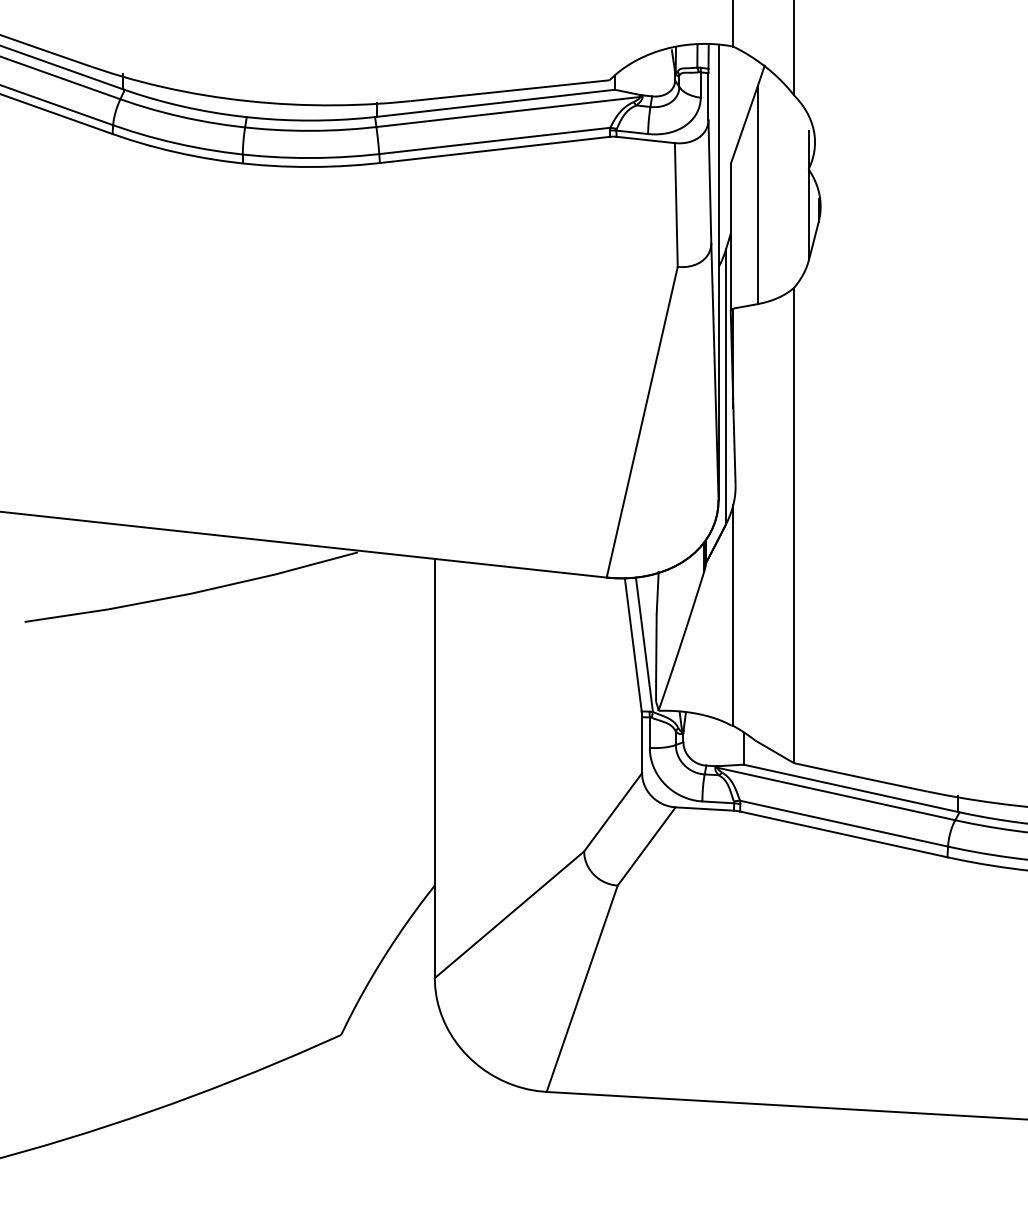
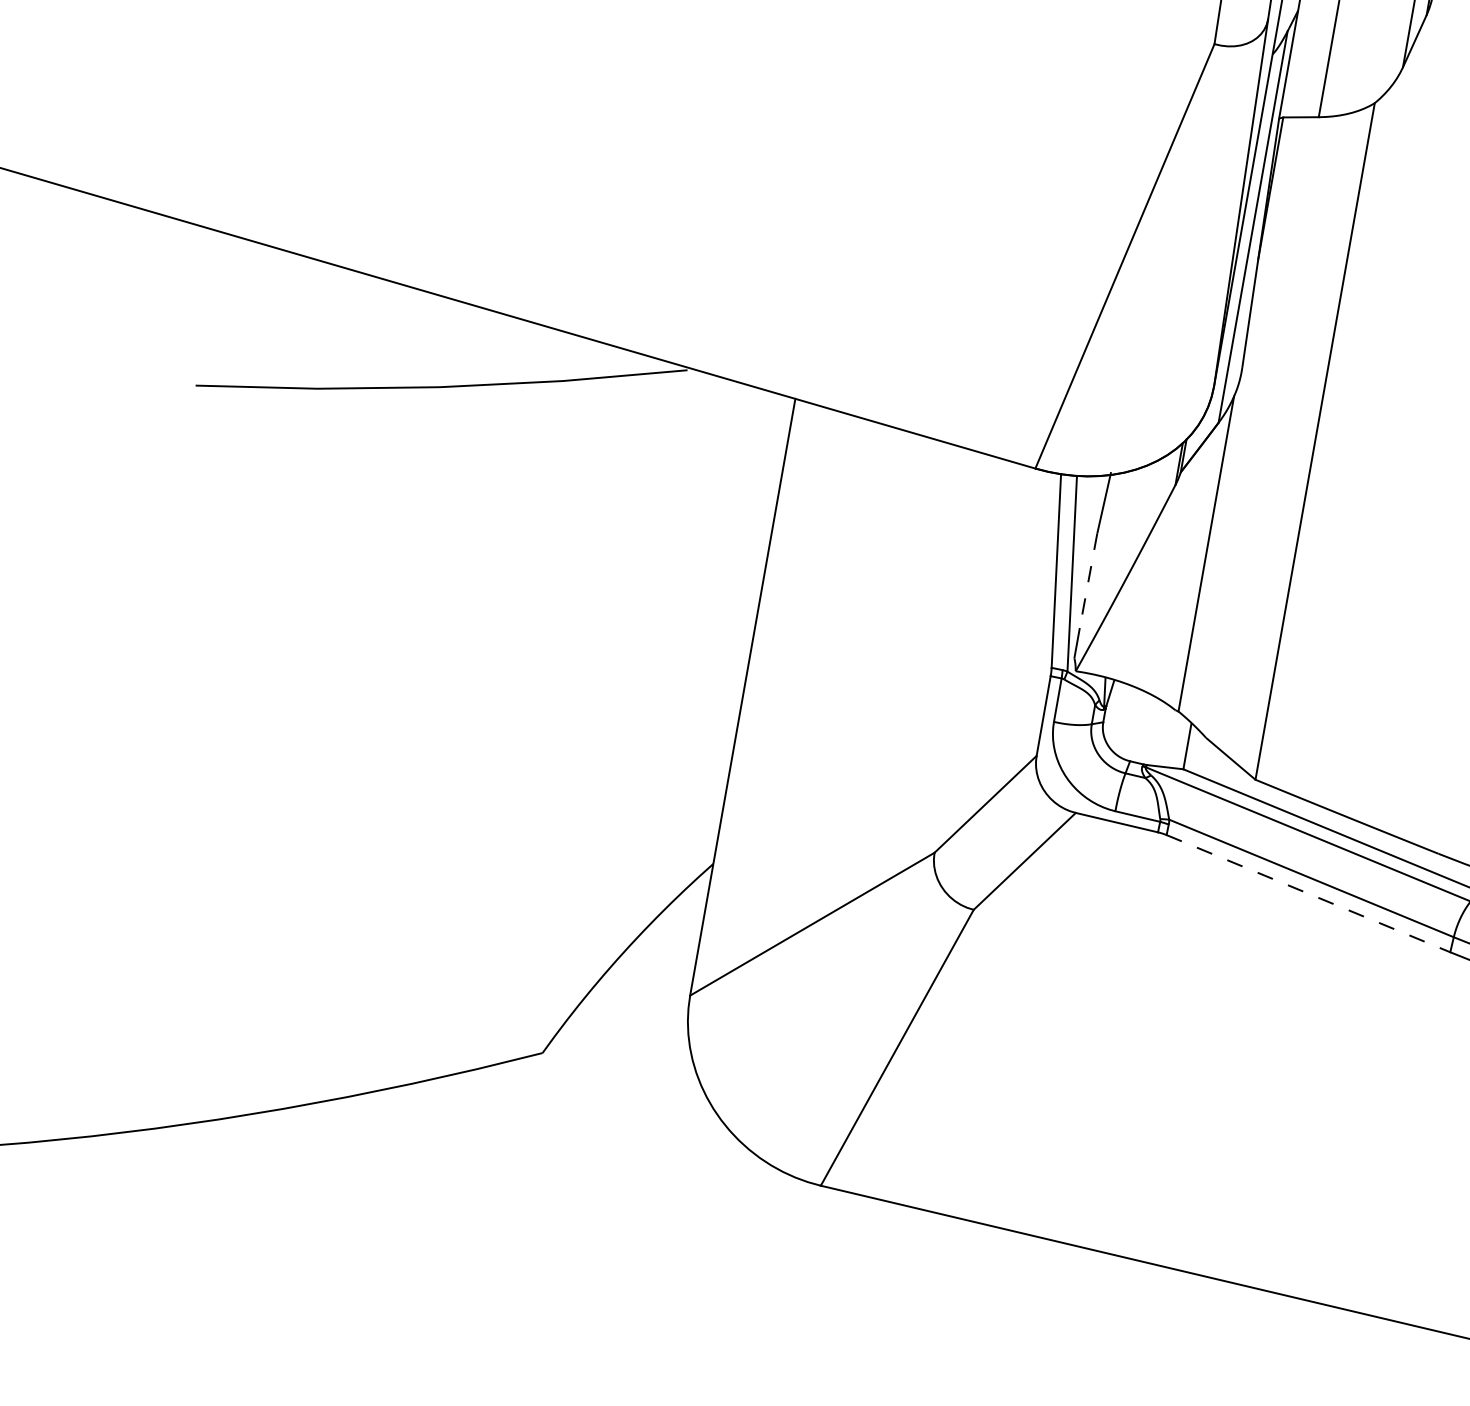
line: (656, 648) -> (1088, 582), solid -> dashed
line: (844, 834) -> (1309, 893), solid -> dashed

